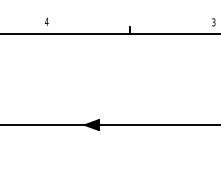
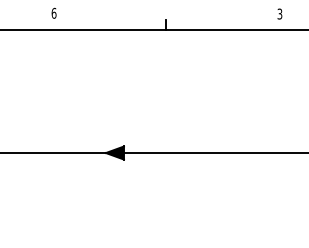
text: (46, 21) -> (53, 12), 4 -> 6

